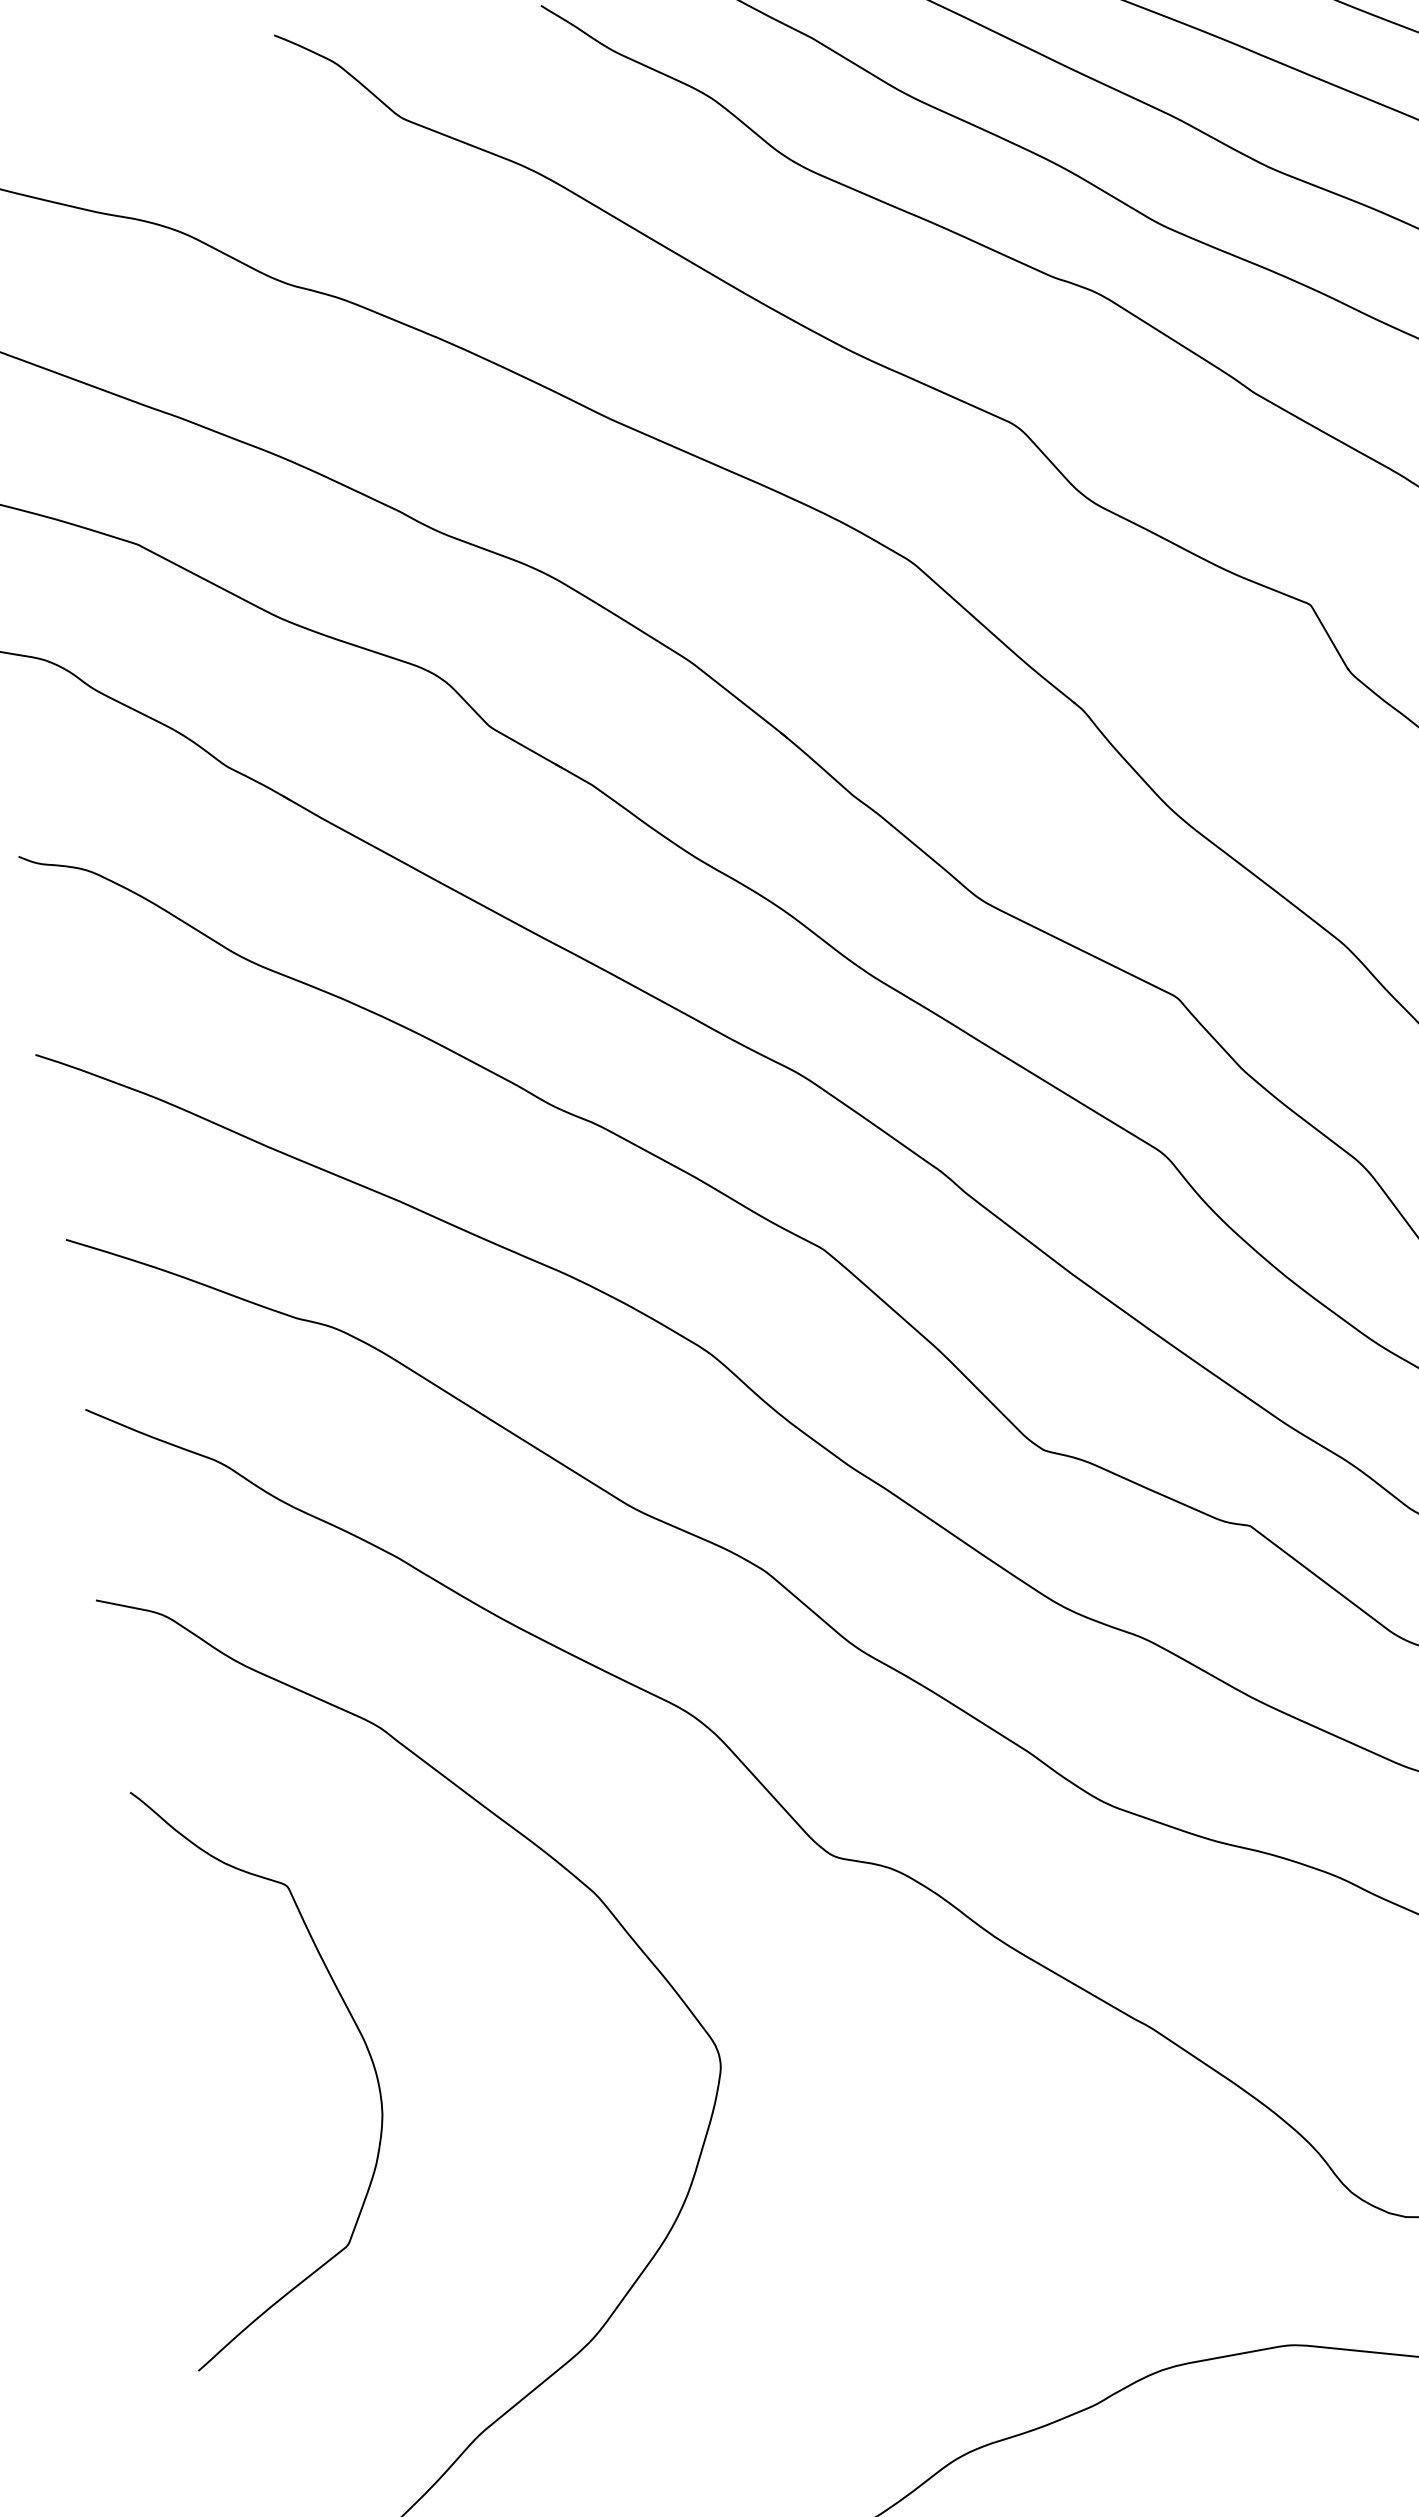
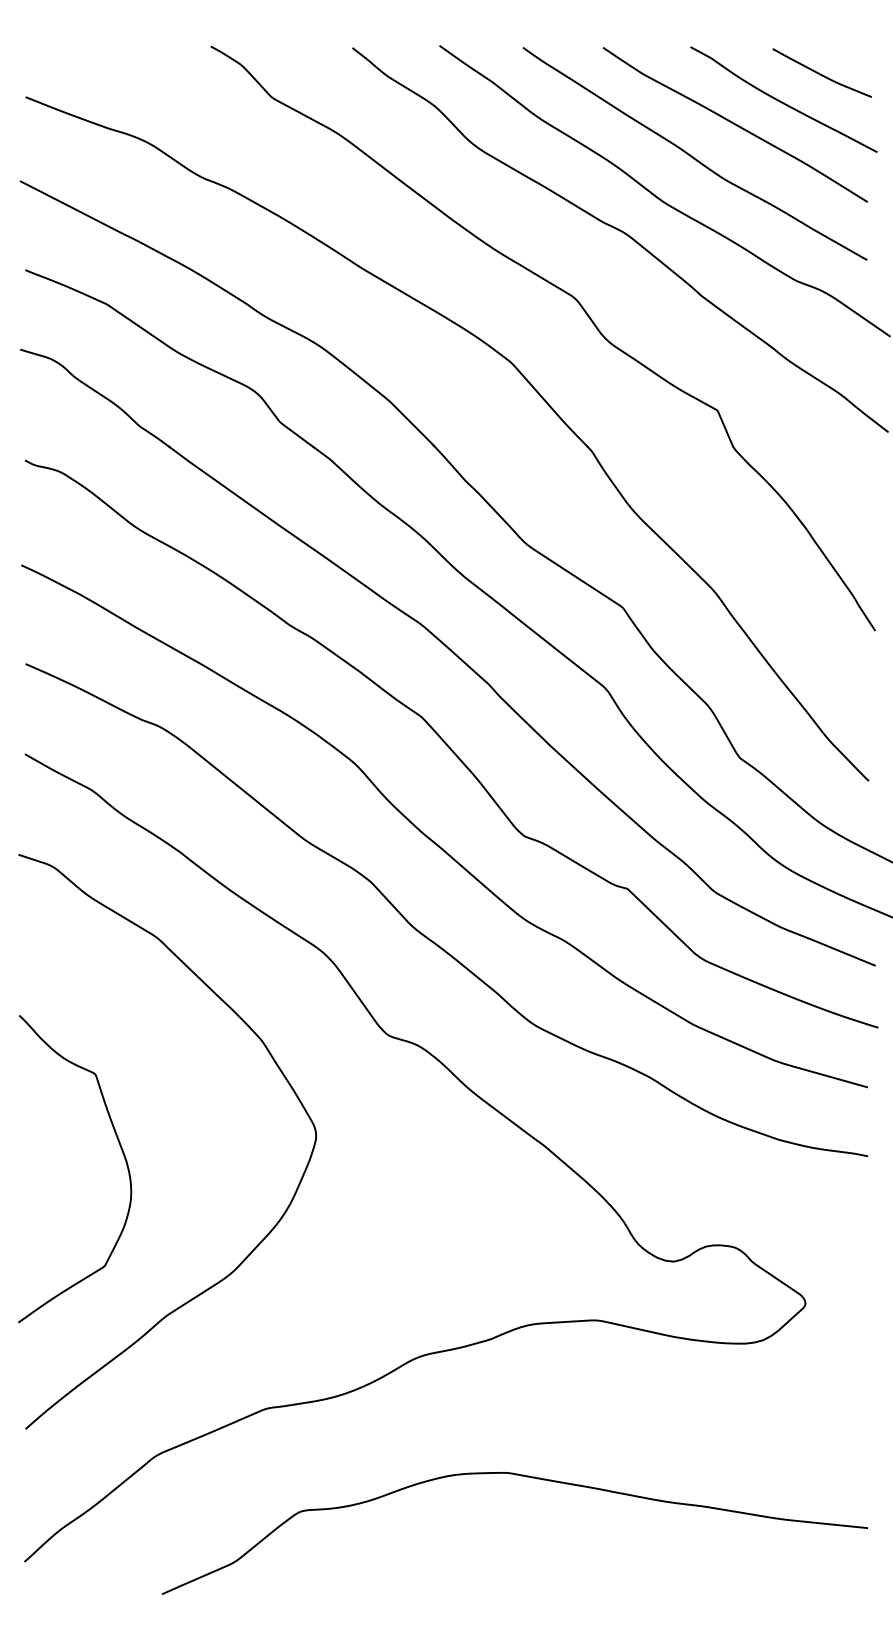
curve: (353, 2025) -> (121, 1151), moved

